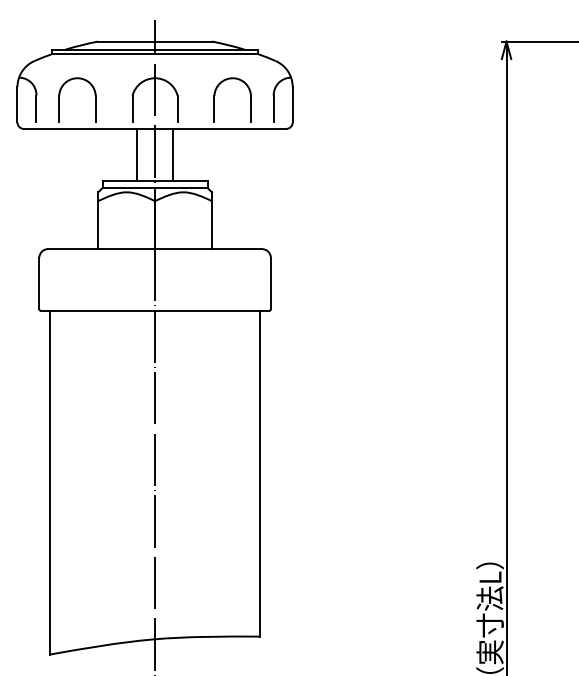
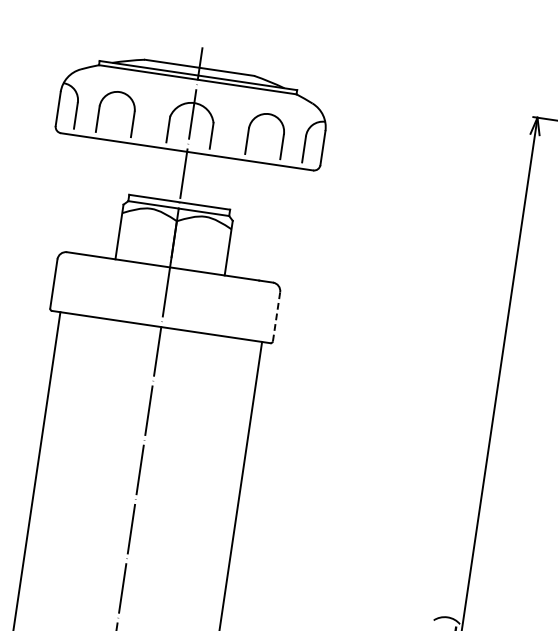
line: (137, 154) -> (166, 173), removed
line: (172, 154) -> (200, 178), removed
line: (270, 283) -> (276, 316), solid -> dashed

